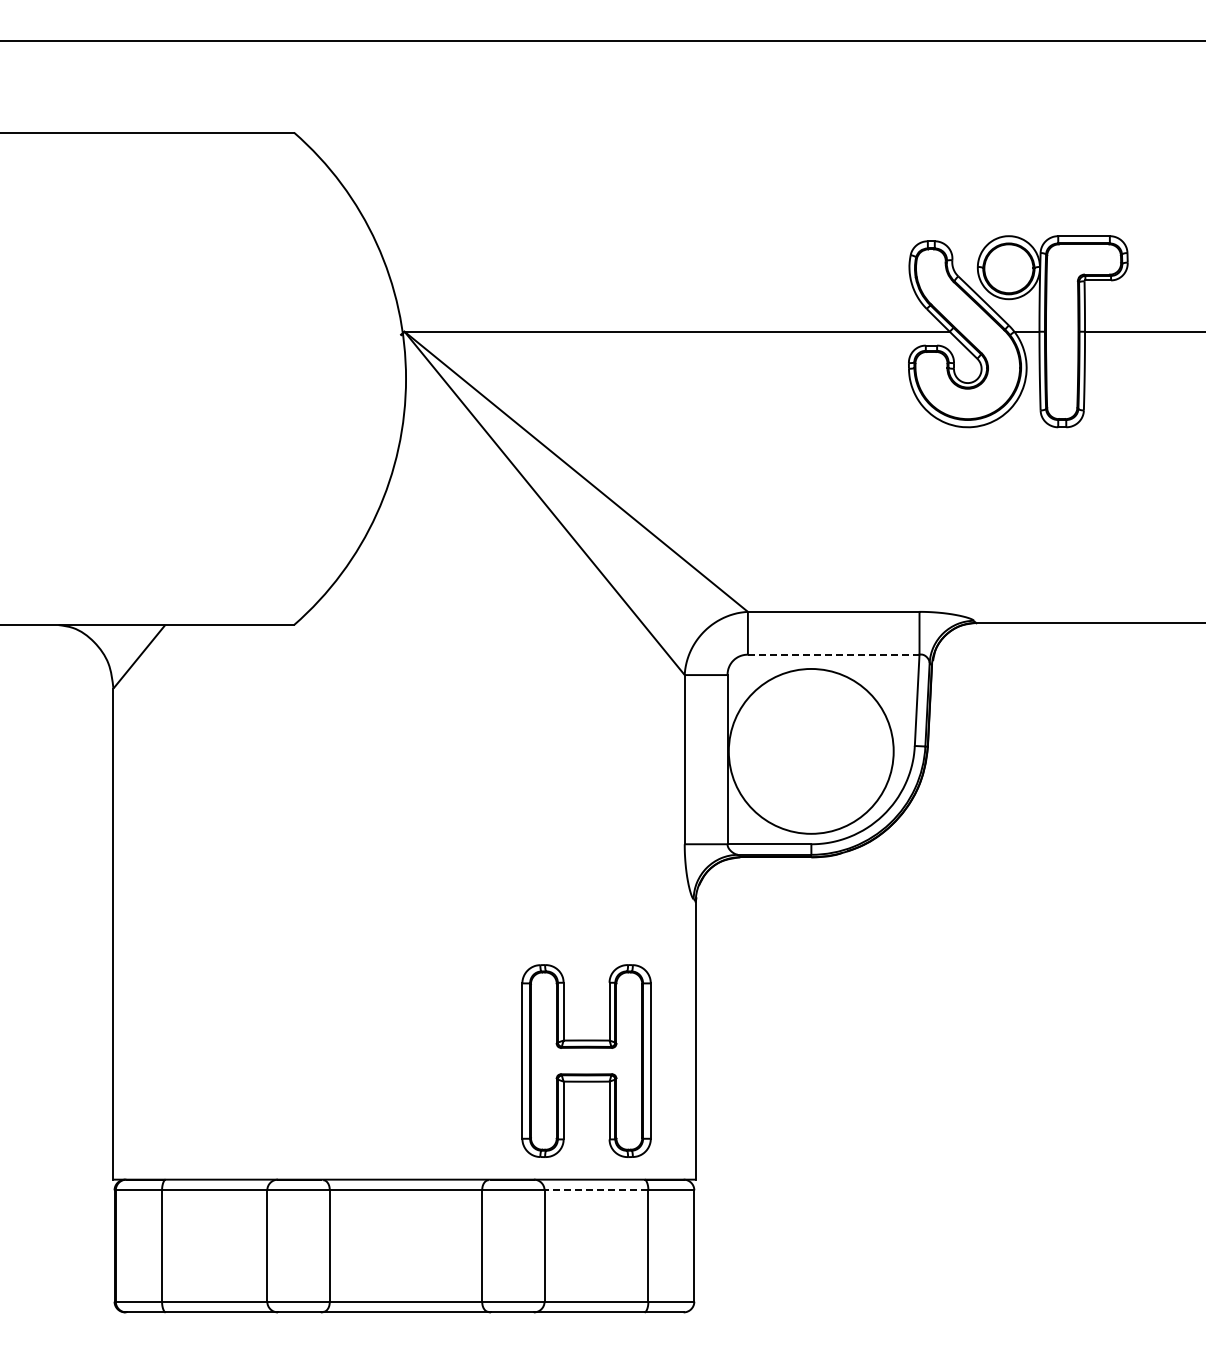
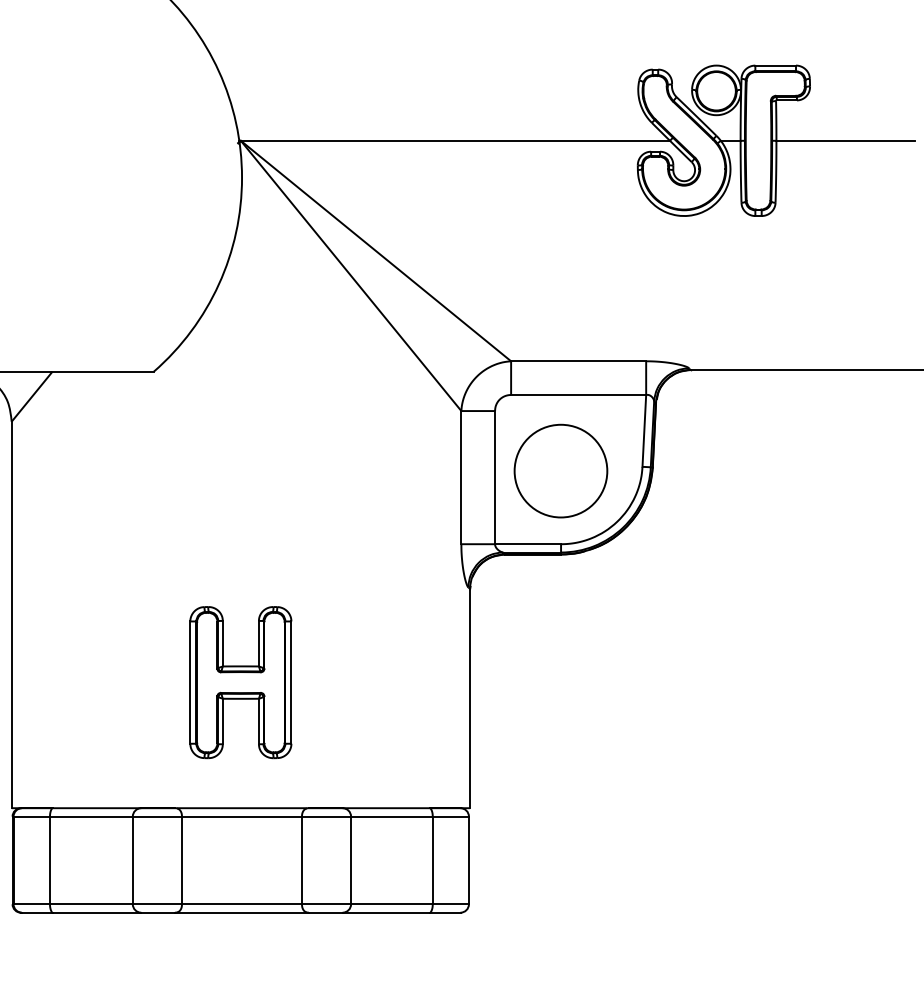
line: (833, 654) -> (578, 394), dashed -> solid
circle: (811, 751) -> (561, 471), size x0.71
part: (586, 1060) -> (240, 682), moved
line: (596, 1190) -> (391, 816), dashed -> solid

